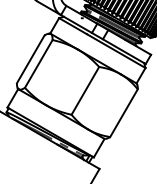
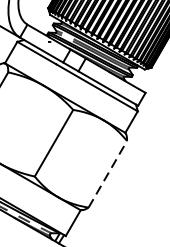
line: (124, 113) -> (108, 174), solid -> dashed

